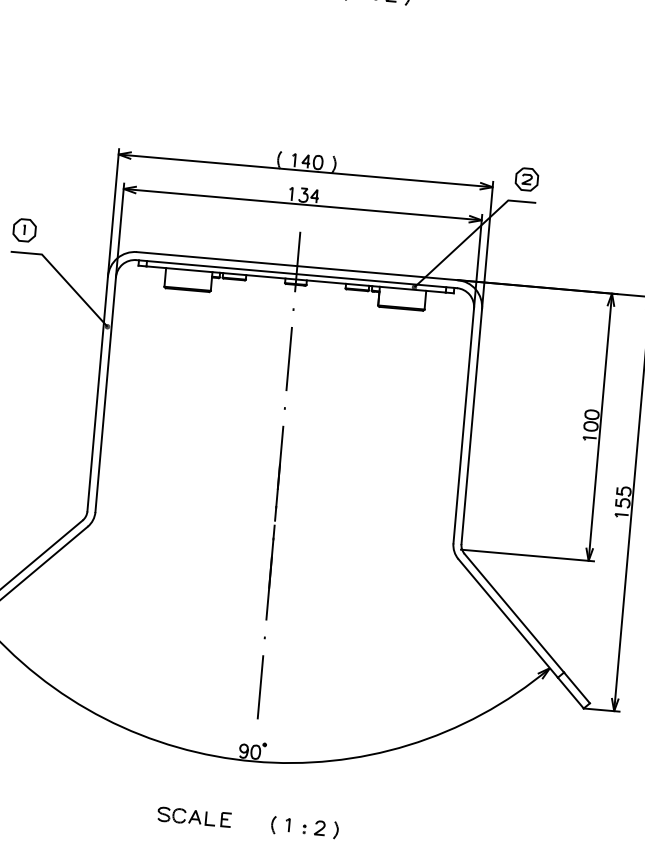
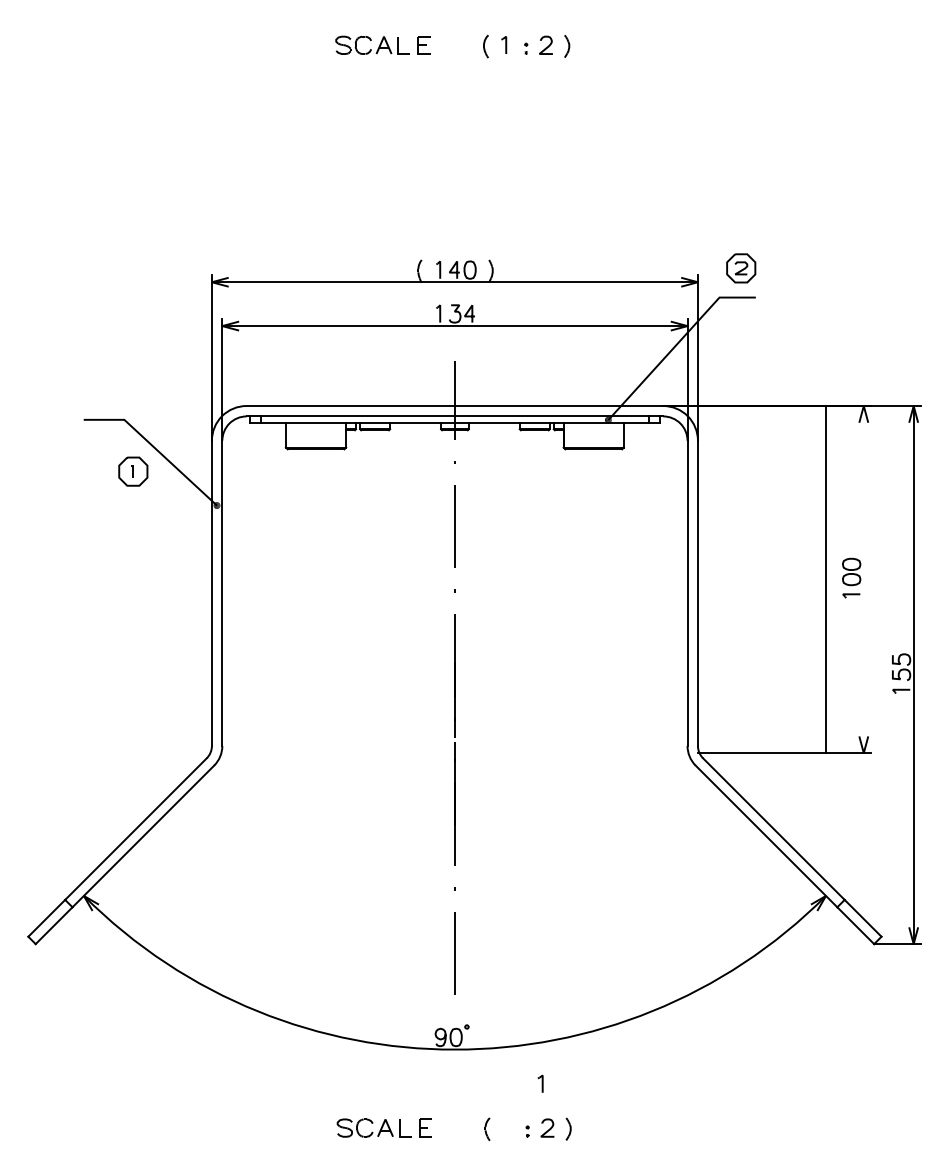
part: (24, 230) -> (133, 471), moved
line: (600, 427) -> (825, 579), moved
part: (287, 824) -> (540, 1083), moved

